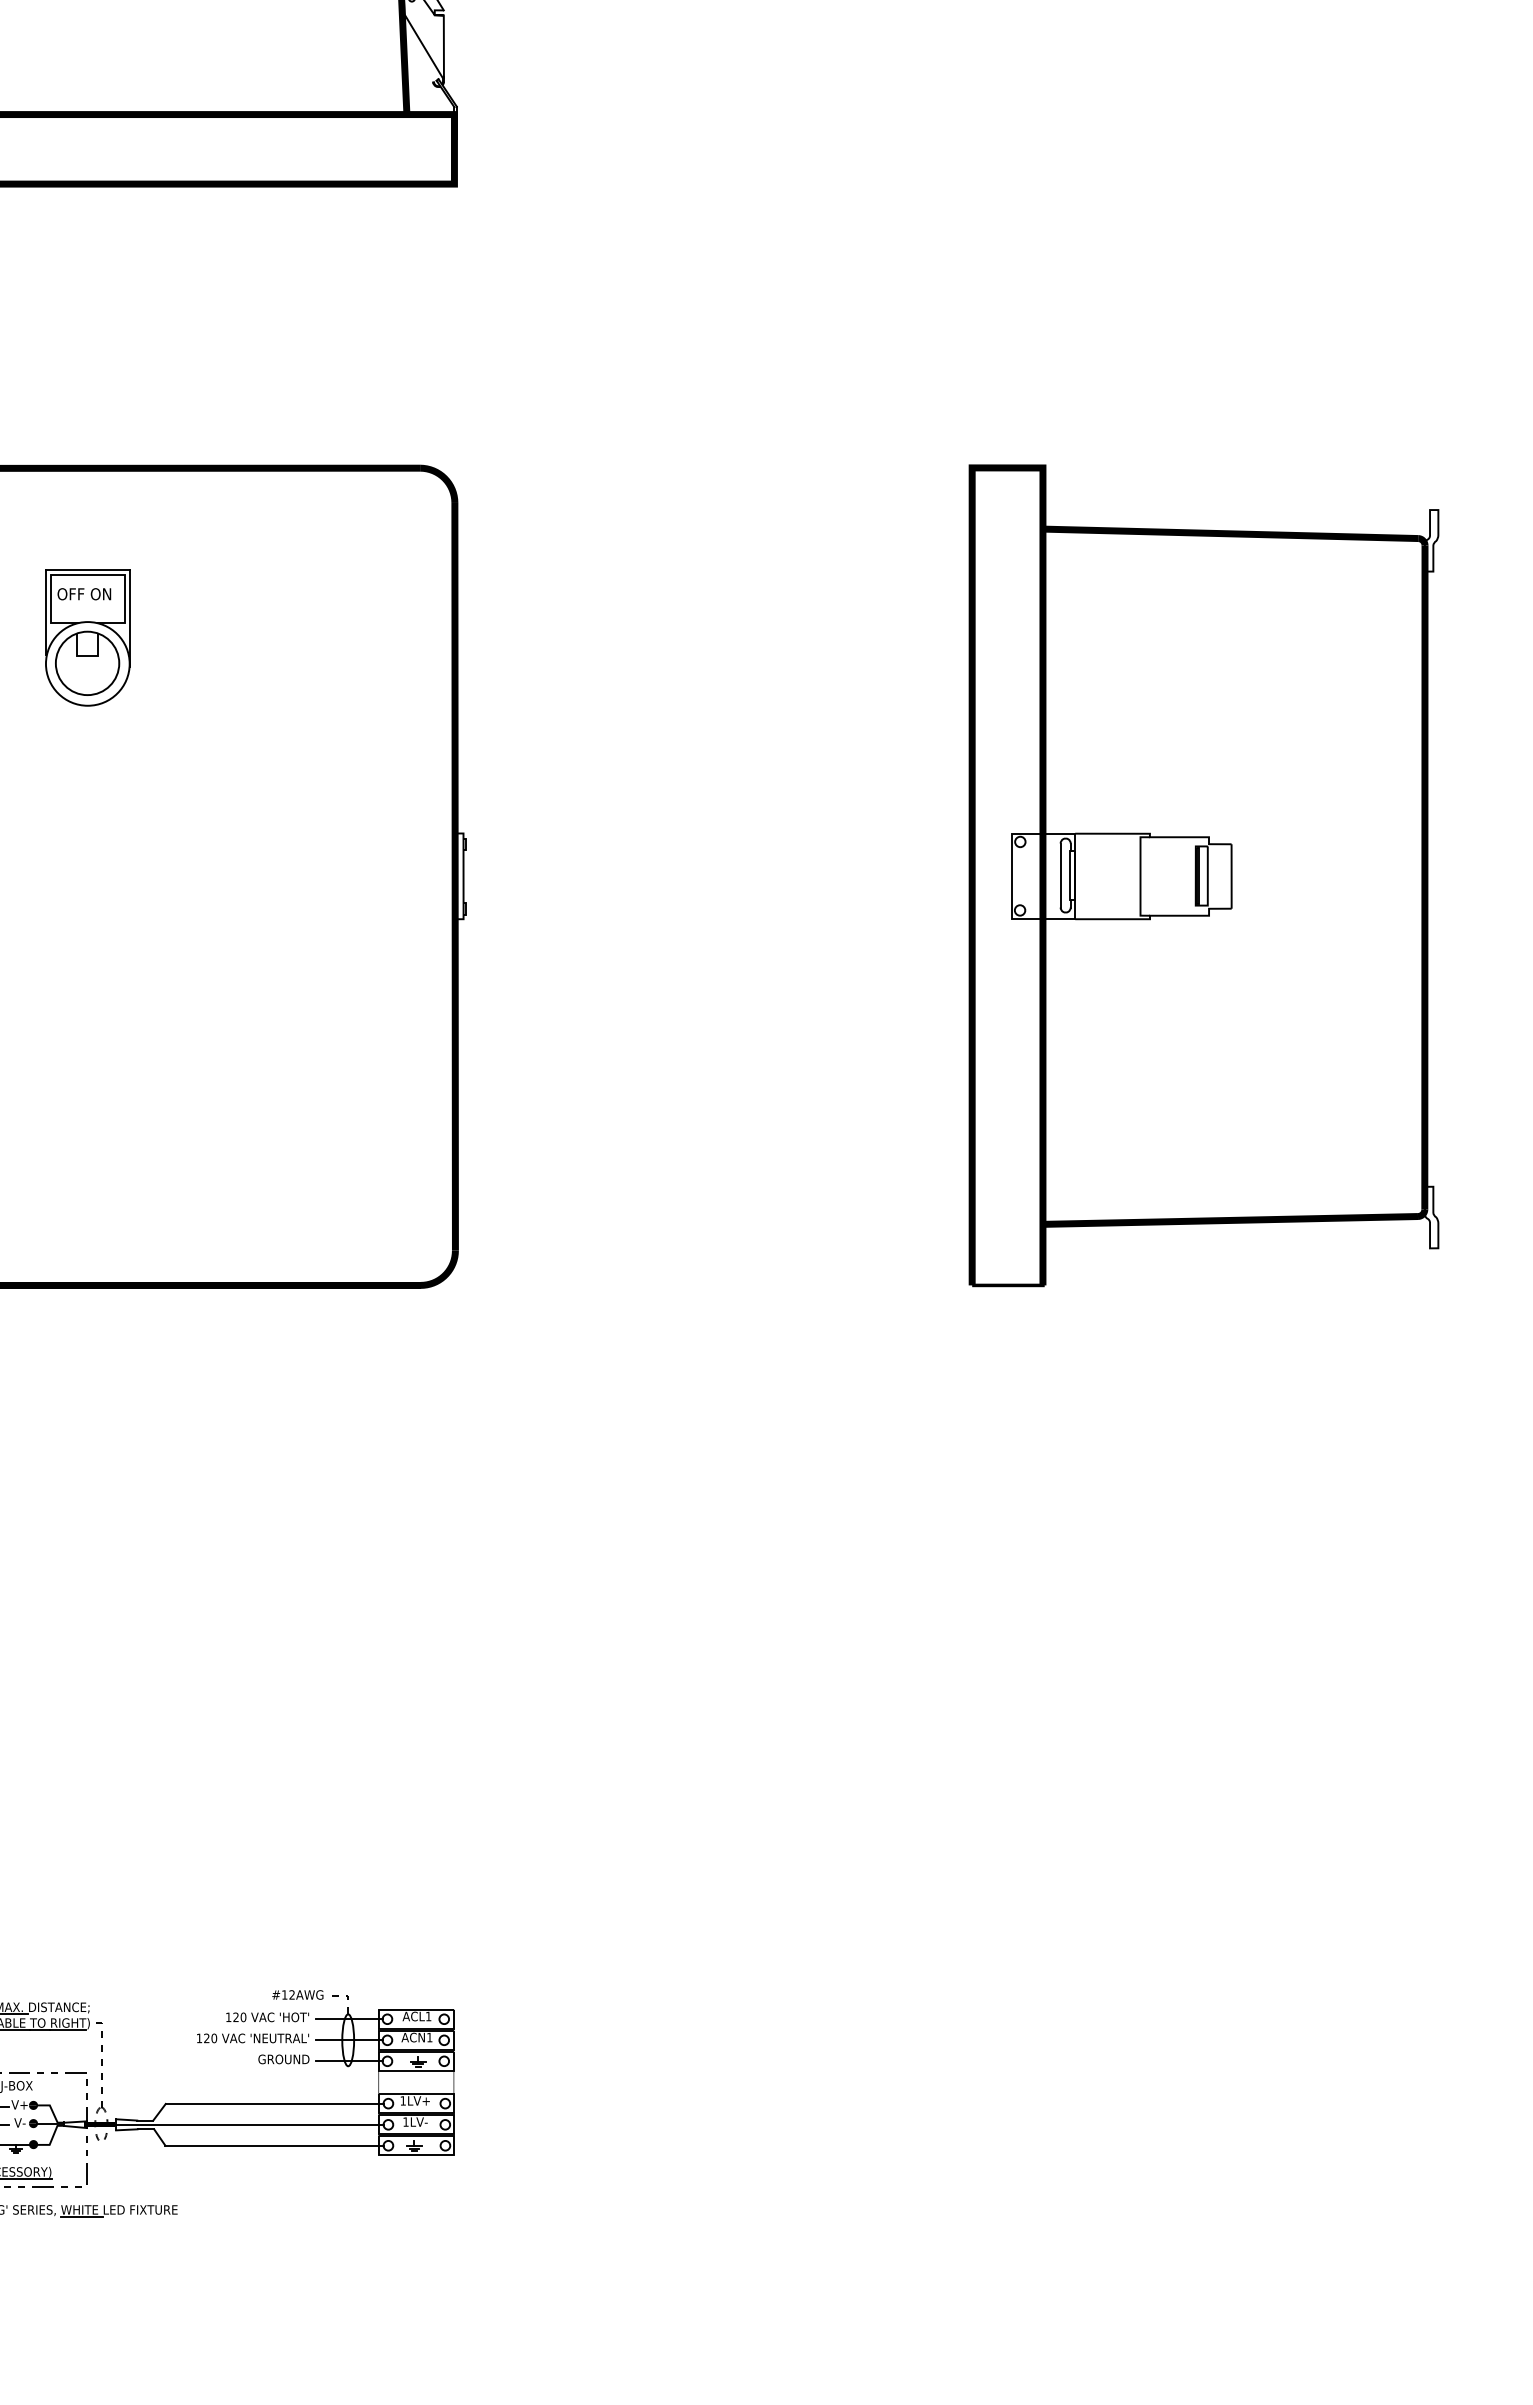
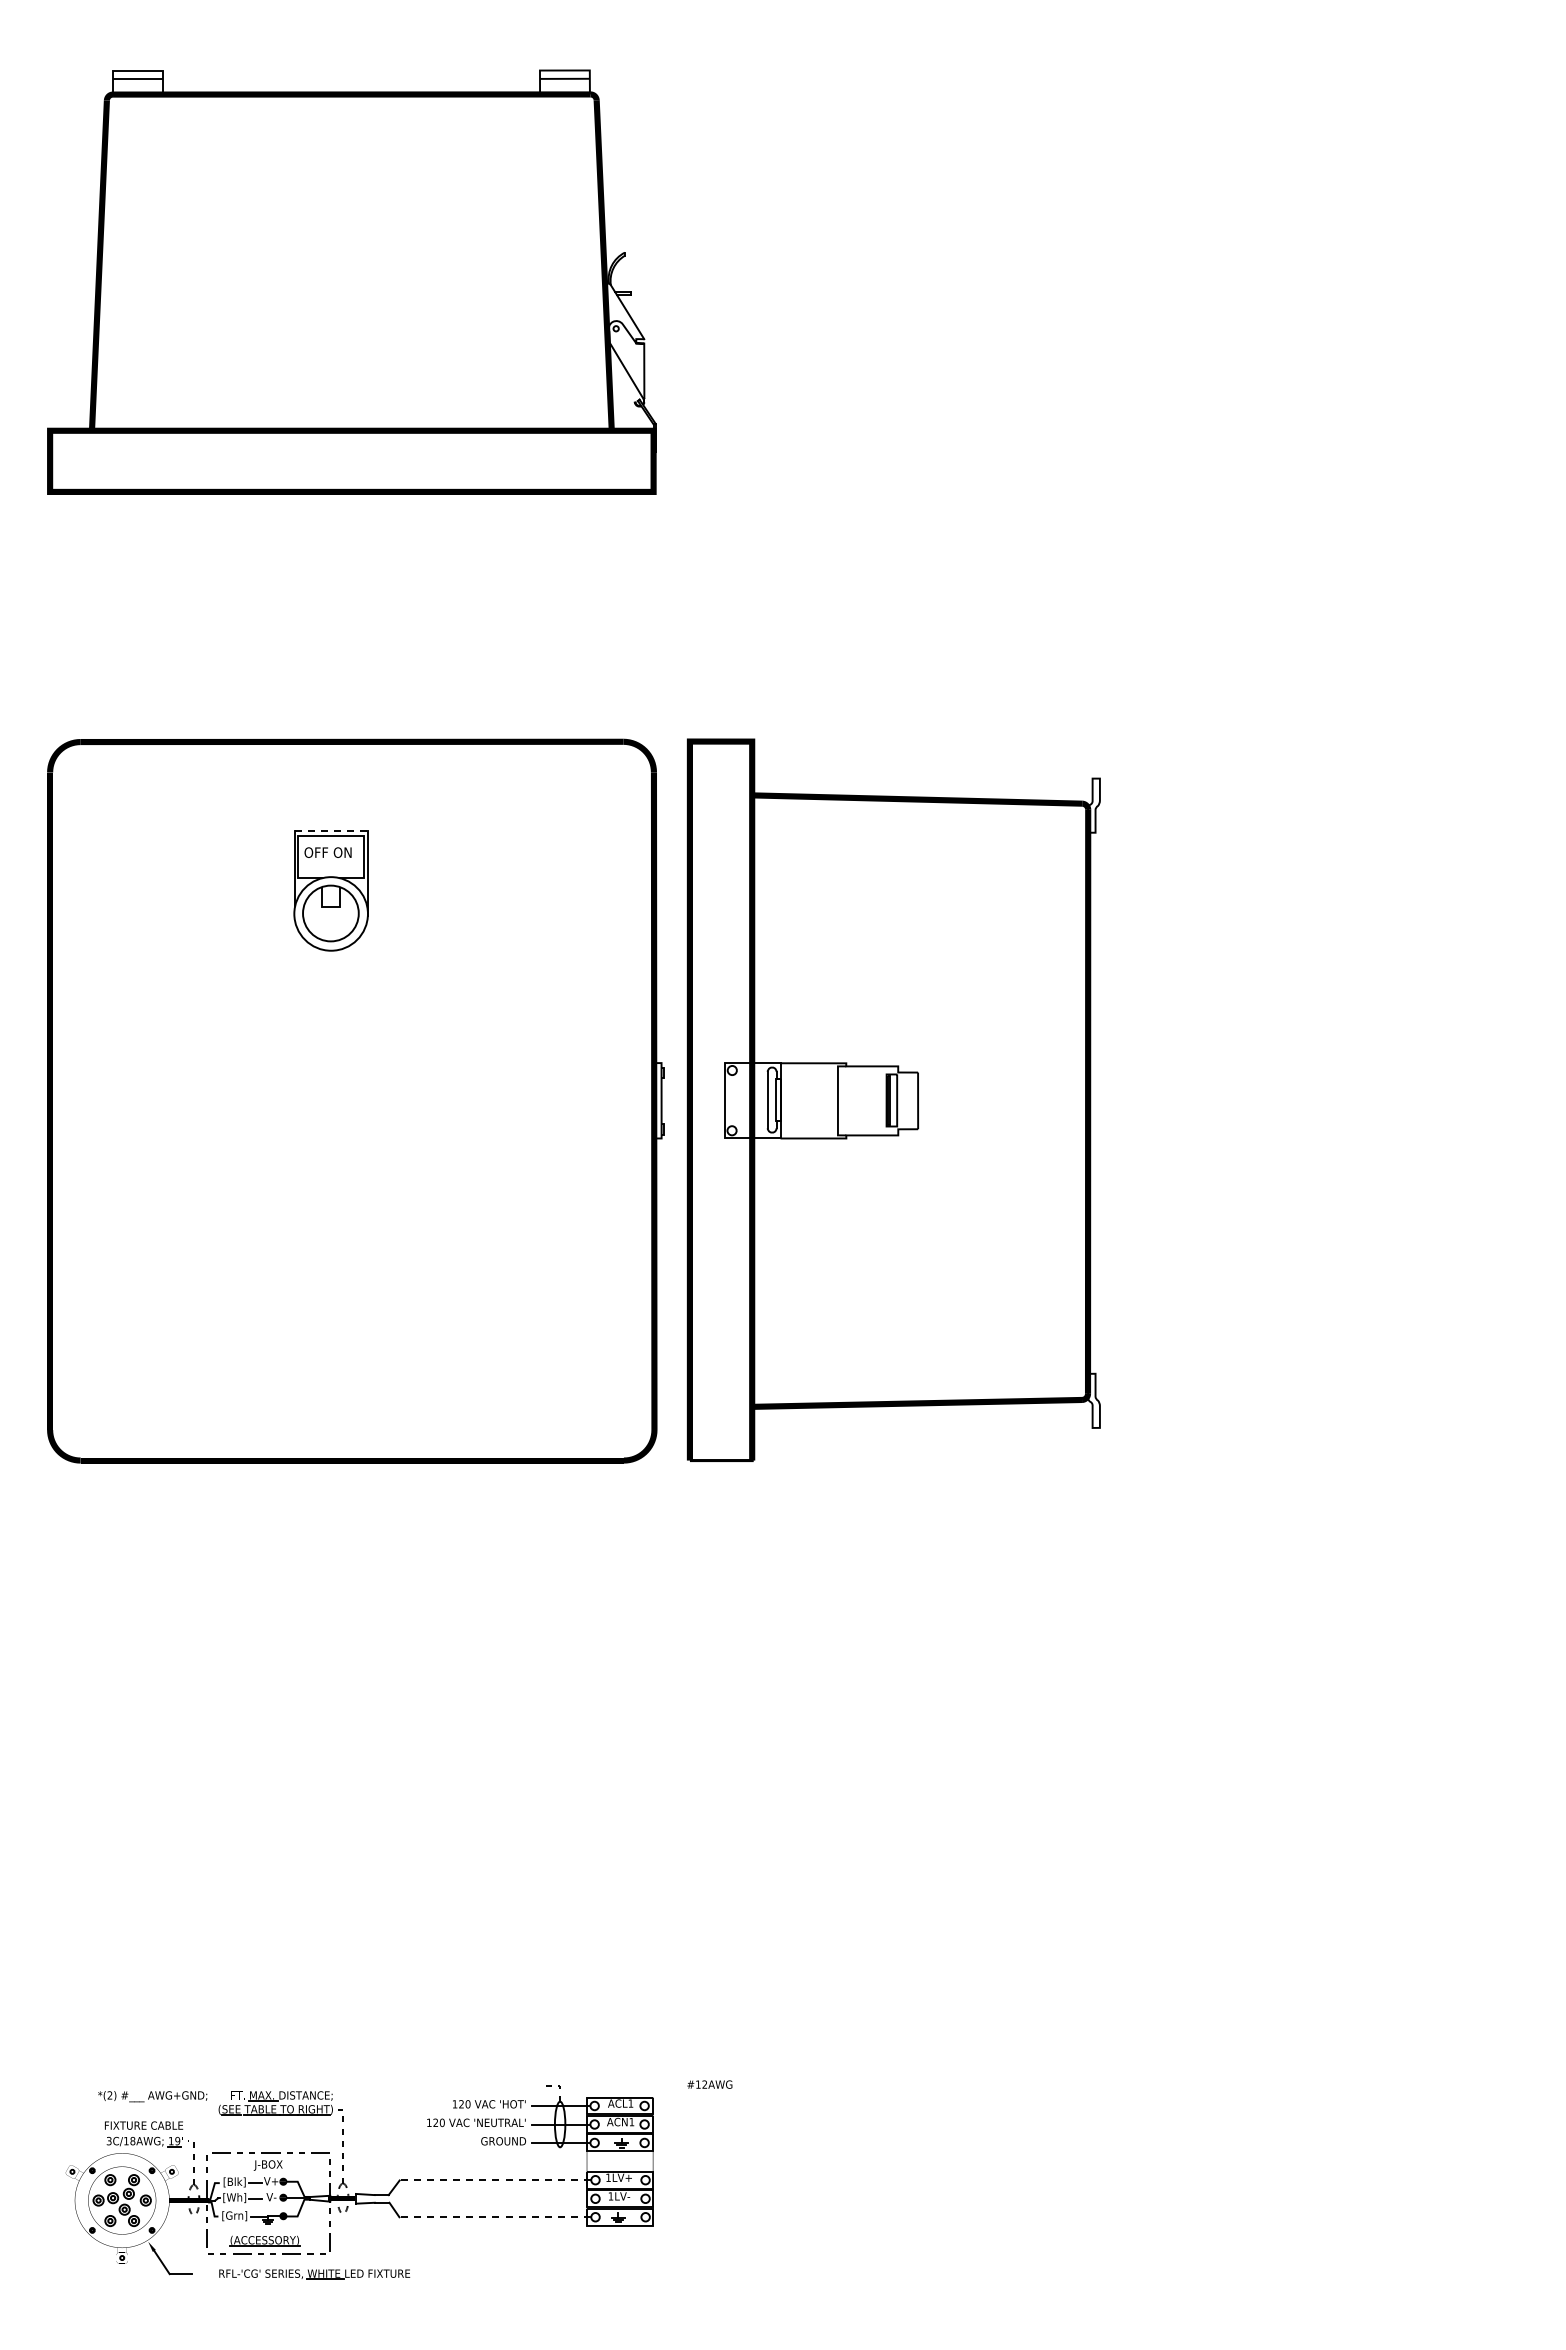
line: (88, 570) -> (331, 831), solid -> dashed
part: (1203, 874) -> (893, 1099), moved
text: (297, 1994) -> (709, 2084), moved
line: (274, 2103) -> (495, 2180), solid -> dashed
line: (249, 2124) -> (473, 2198), removed
line: (274, 2146) -> (495, 2217), solid -> dashed

